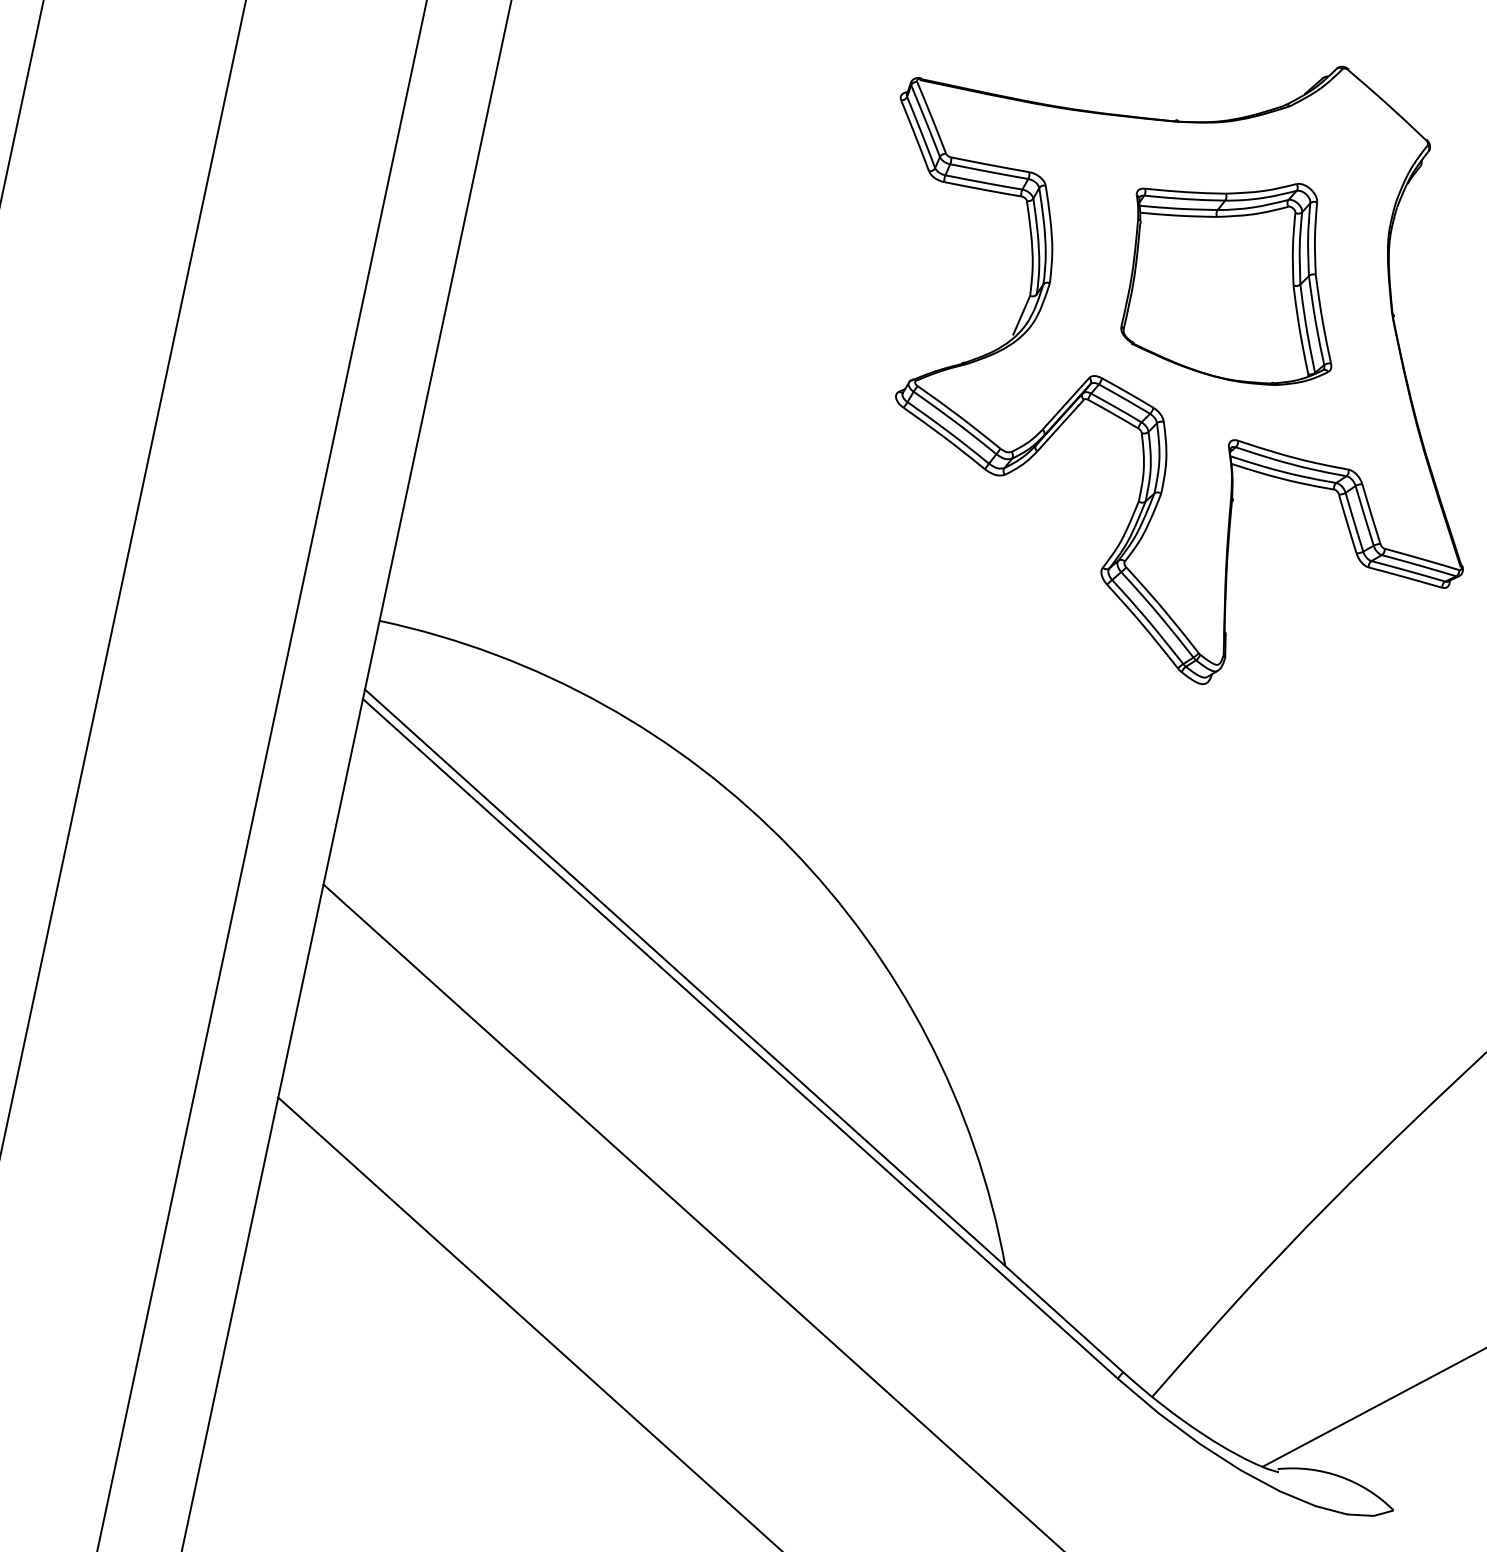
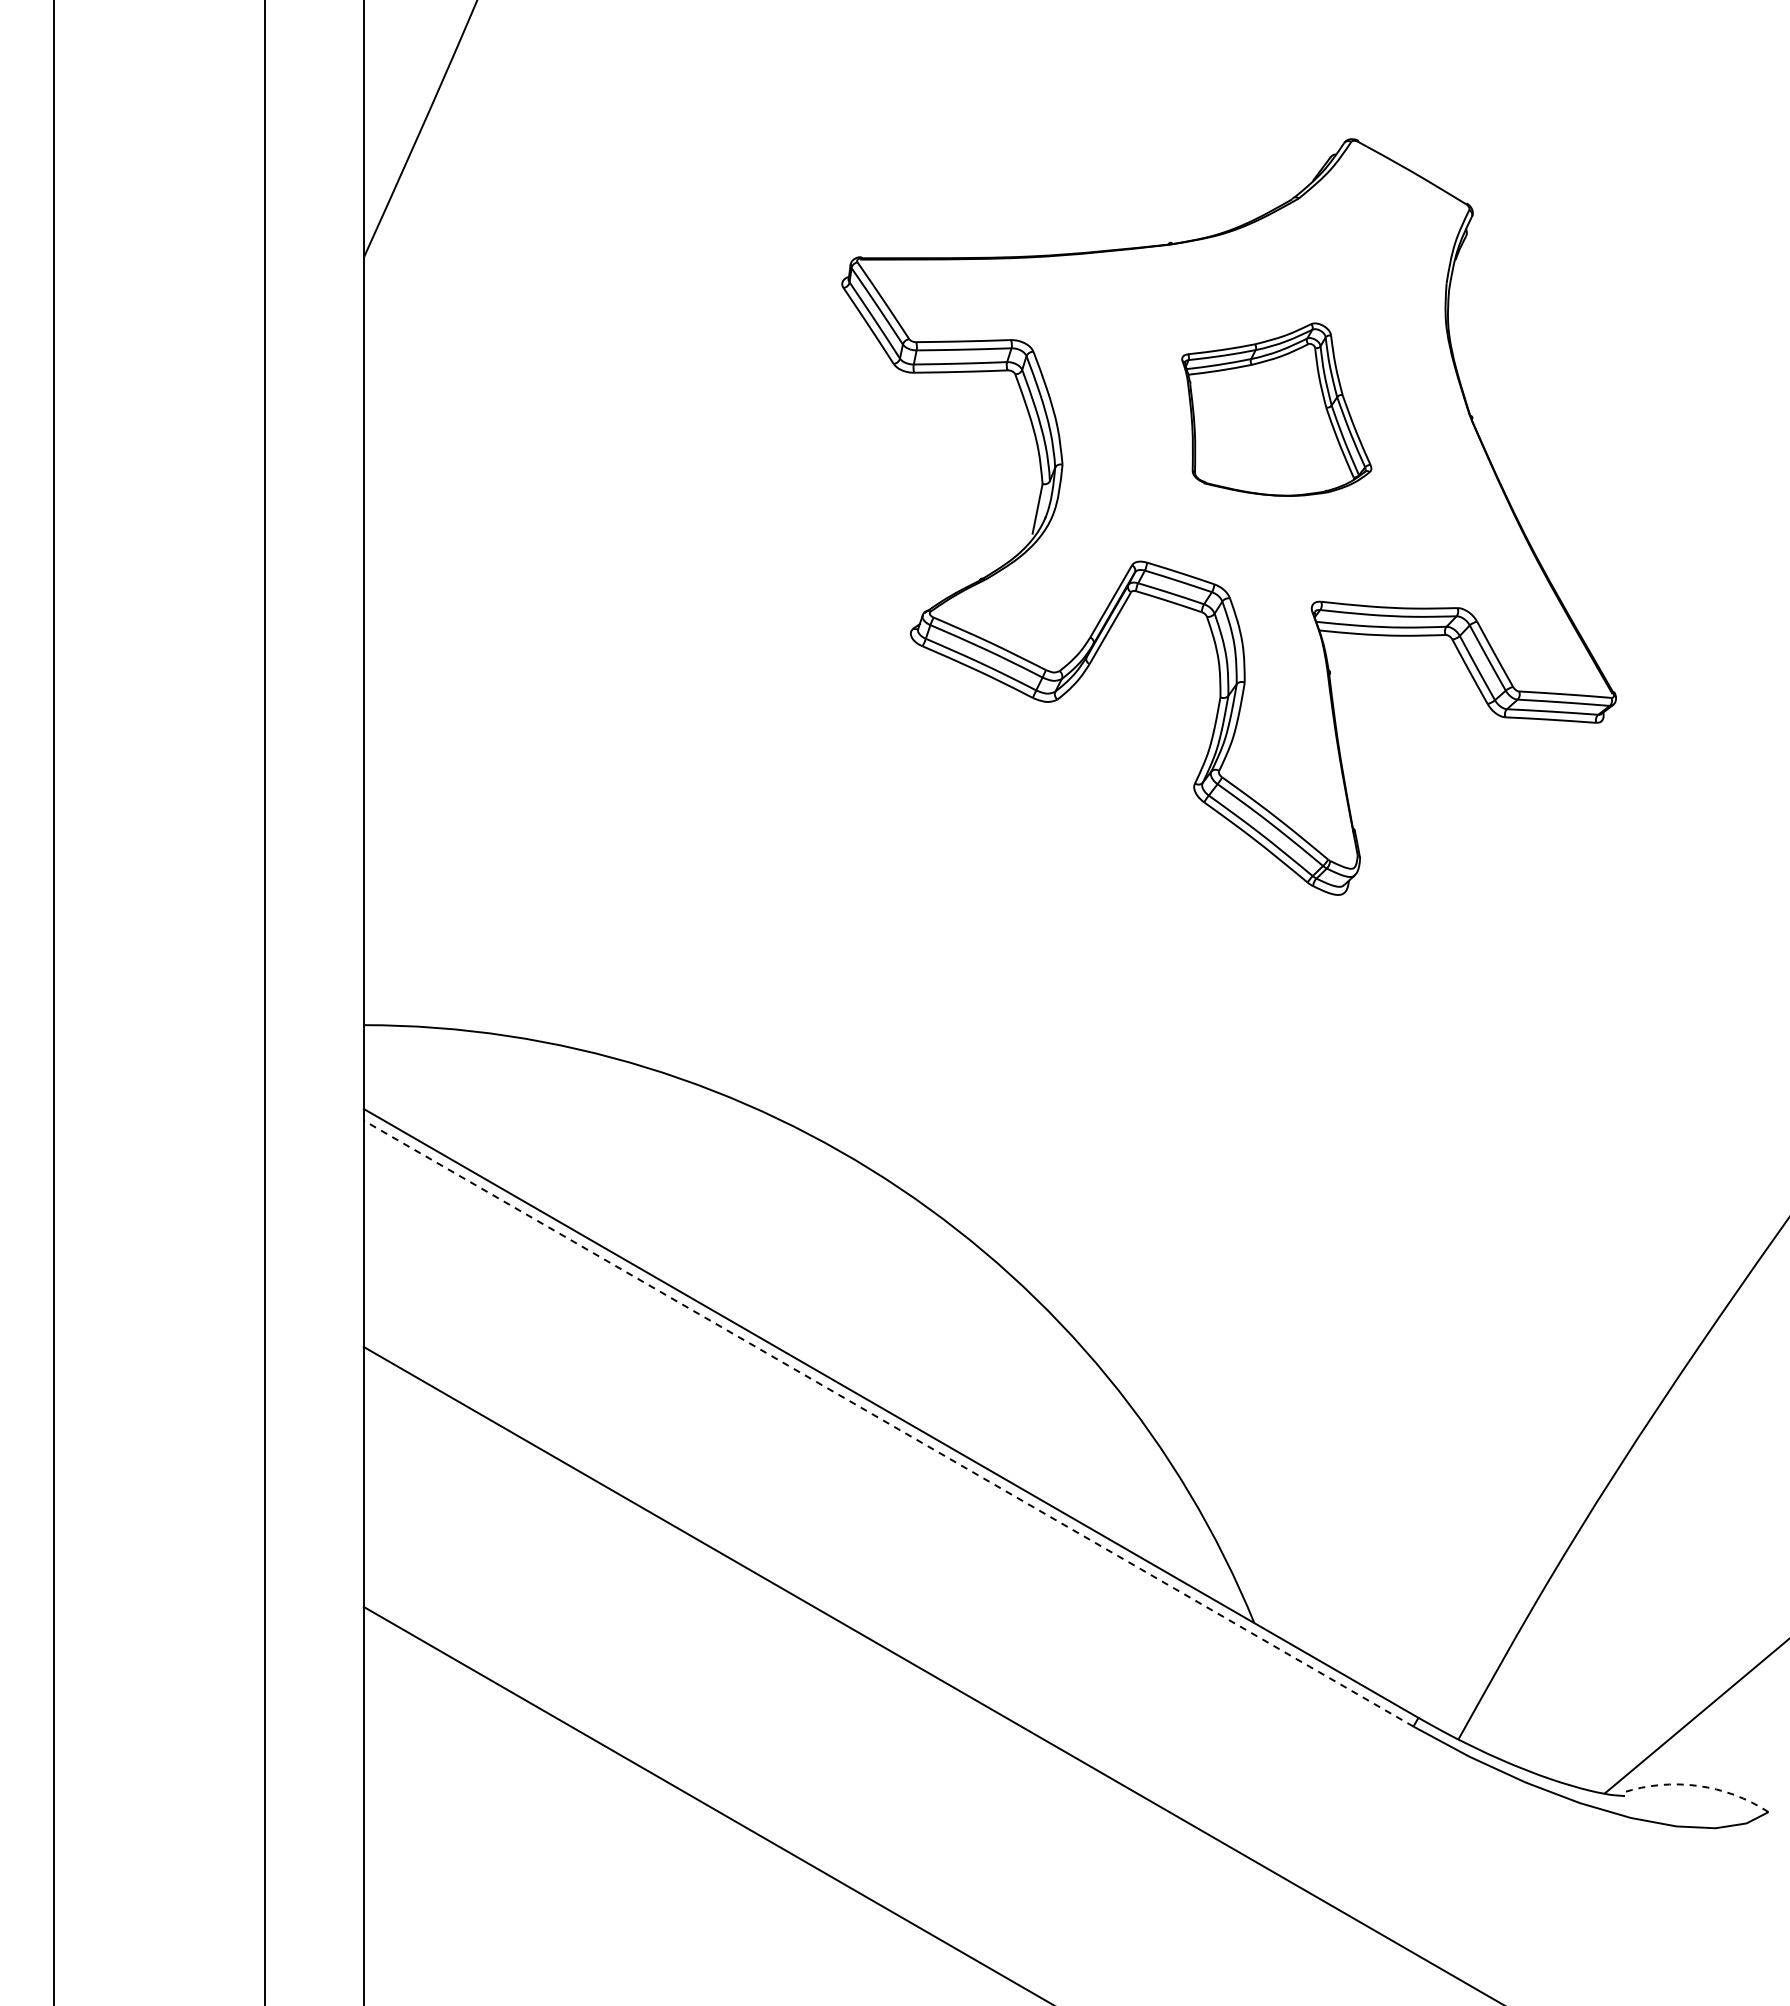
part: (1234, 275) -> (1276, 409), size x0.7
line: (740, 1038) -> (888, 1423), solid -> dashed
arc: (1340, 1476) -> (1697, 1785), solid -> dashed

